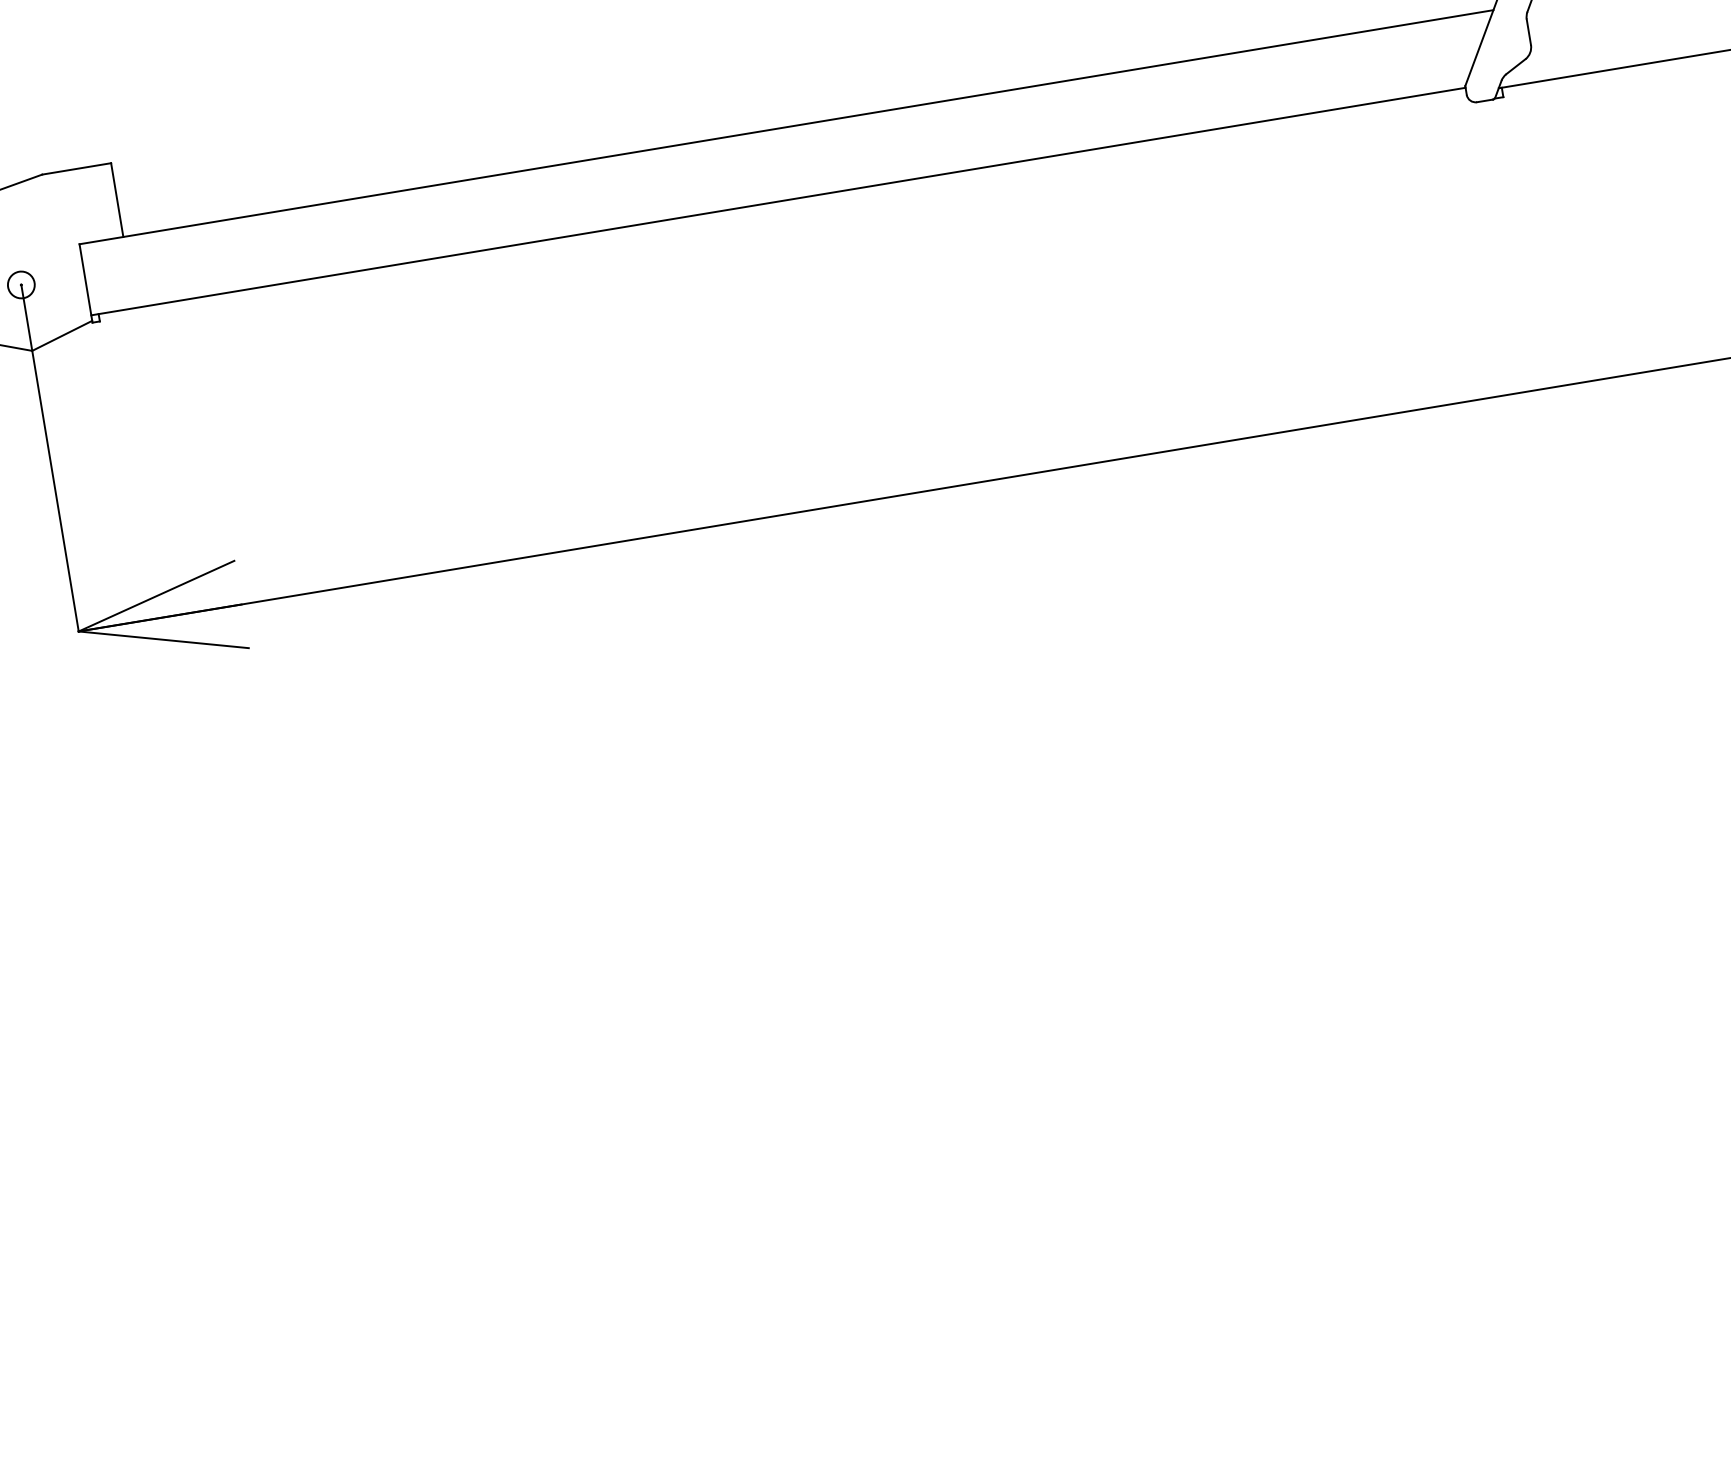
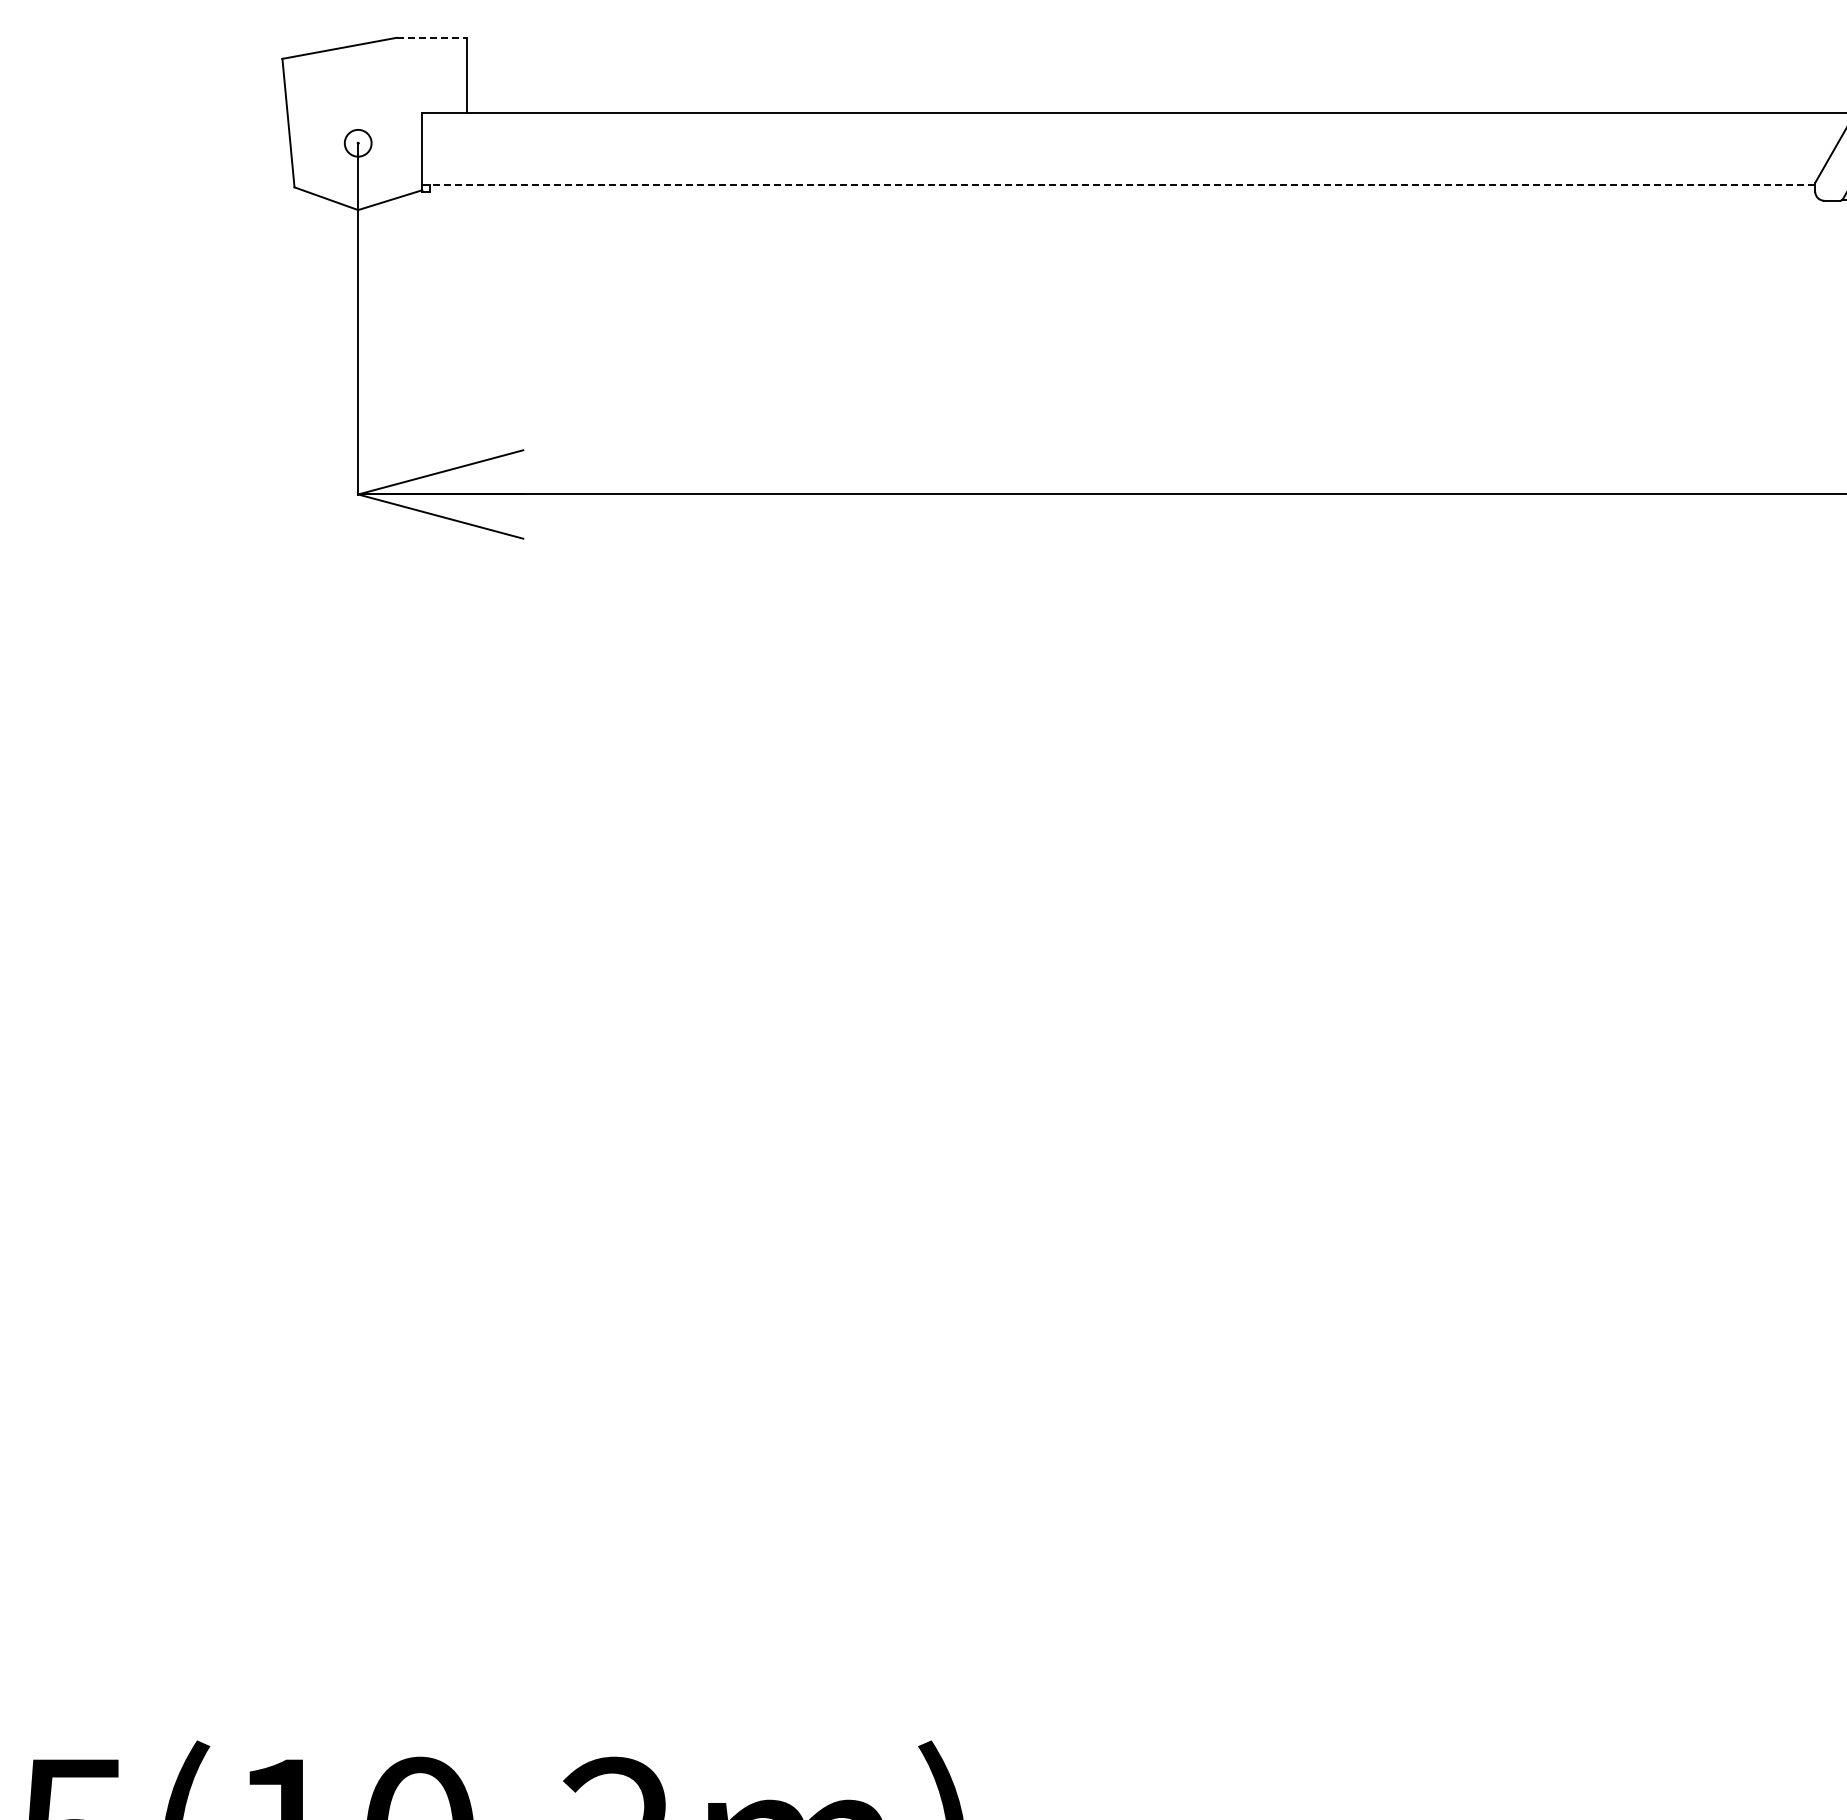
line: (76, 168) -> (431, 37), solid -> dashed
line: (779, 201) -> (1119, 184), solid -> dashed

